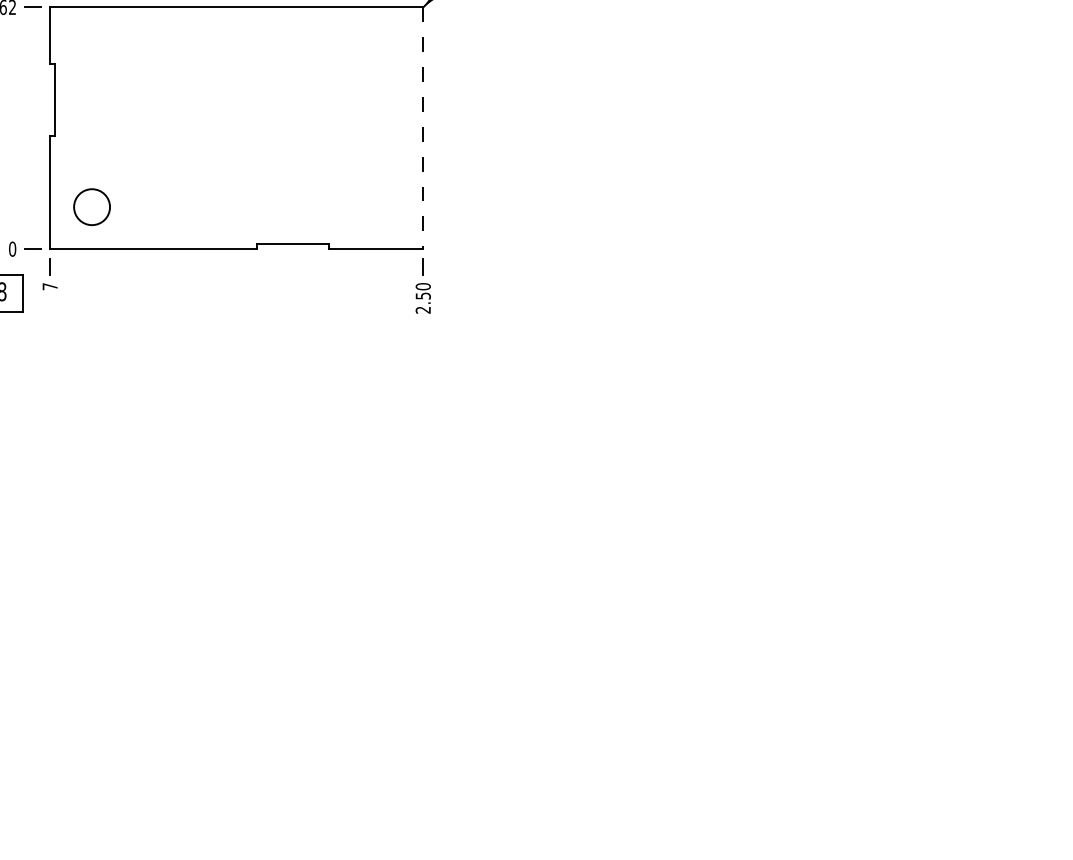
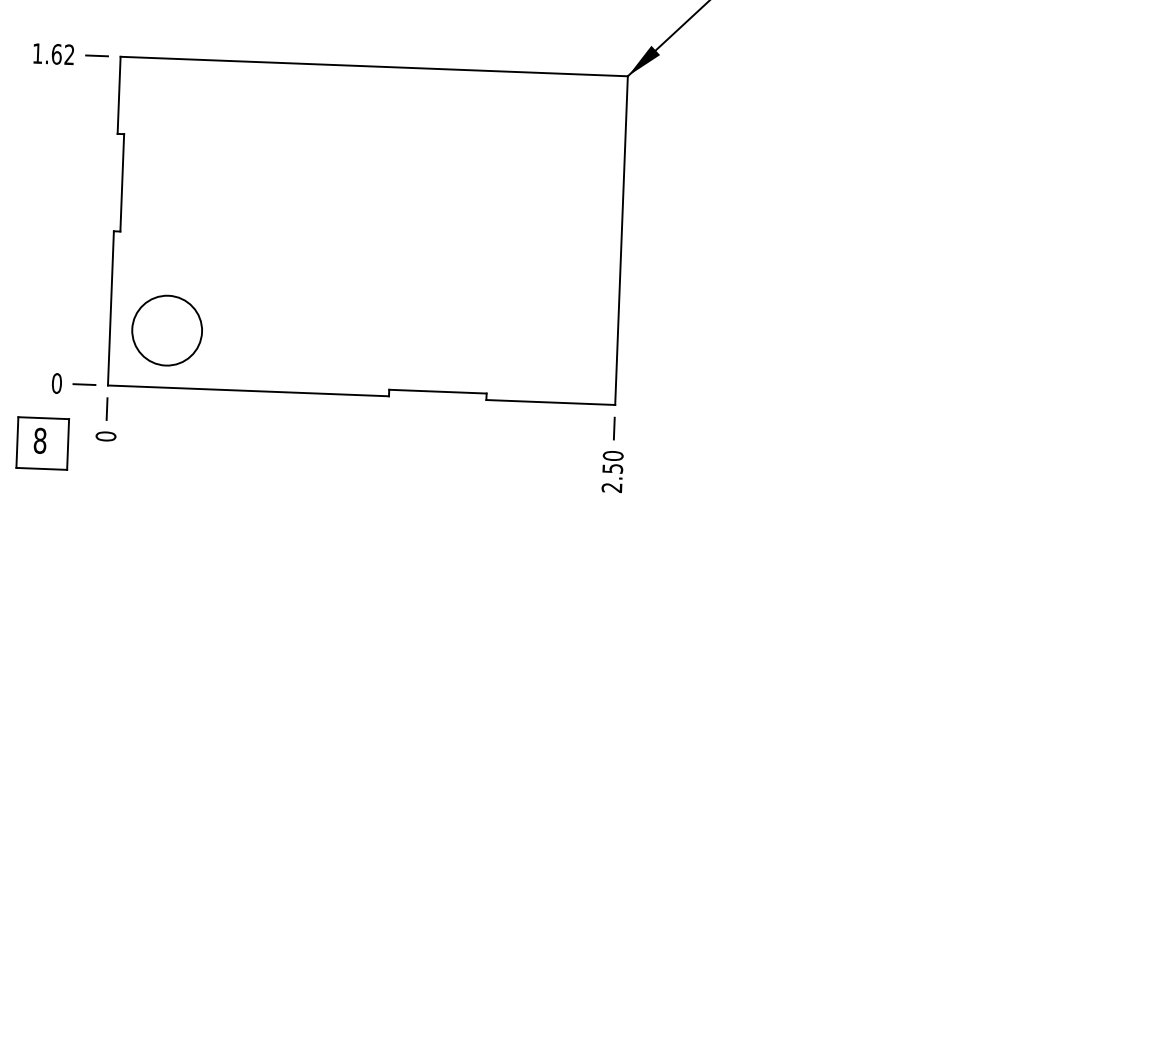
line: (423, 128) -> (621, 240), dashed -> solid
circle: (91, 206) -> (166, 329), size x1.43
text: (49, 286) -> (105, 436), 7 -> 0

